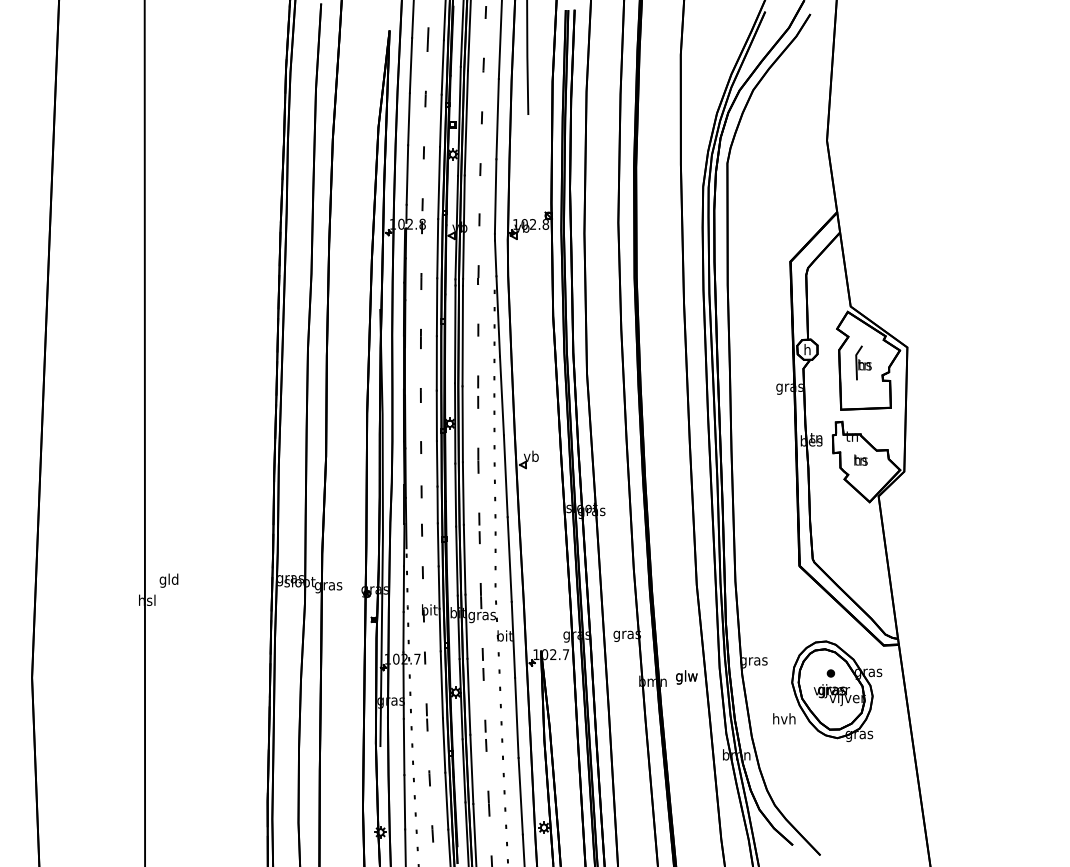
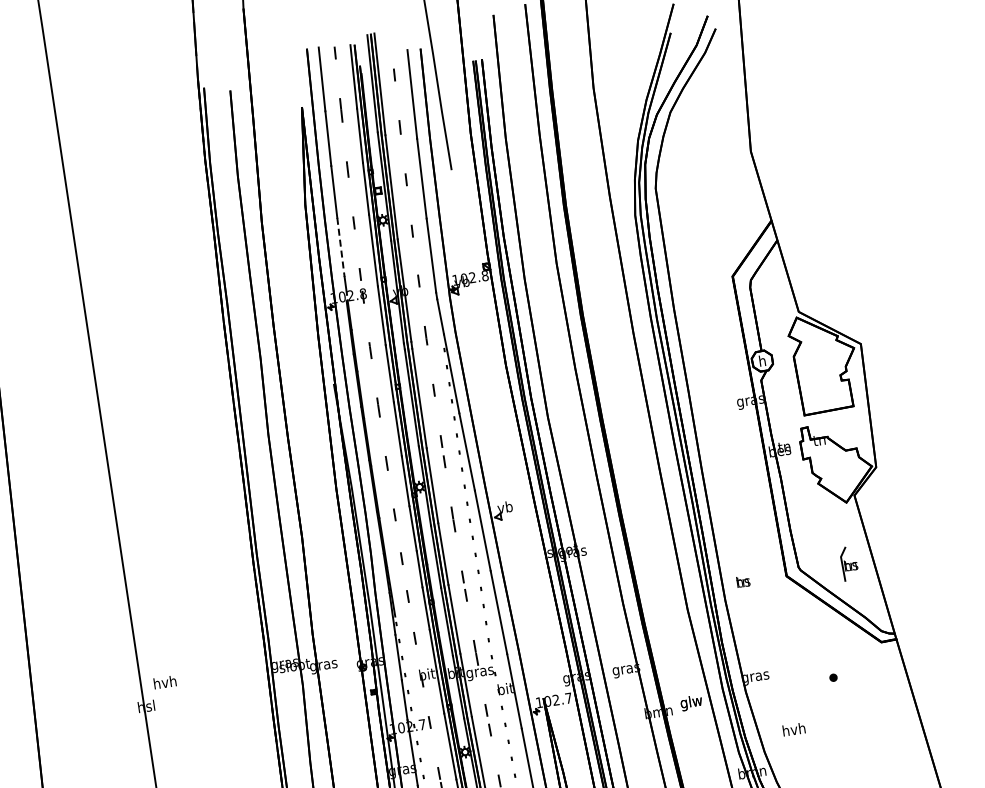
line: (407, 175) -> (341, 247), solid -> dashed
part: (863, 362) -> (849, 563), moved
text: (860, 459) -> (742, 581), moved
text: (169, 580) -> (165, 683), gld -> hvh
part: (836, 691) -> (841, 694), removed

